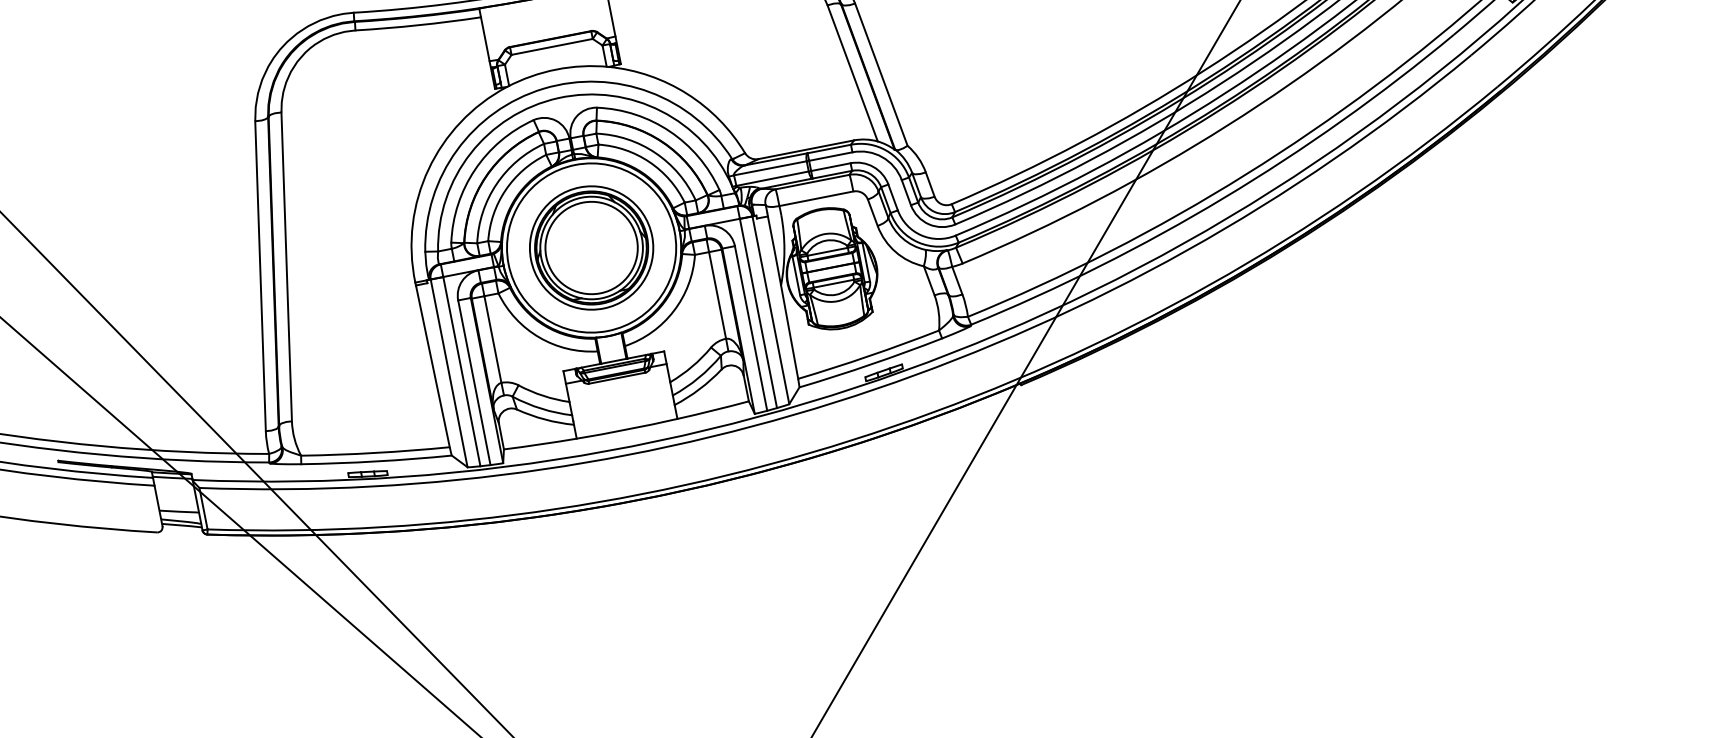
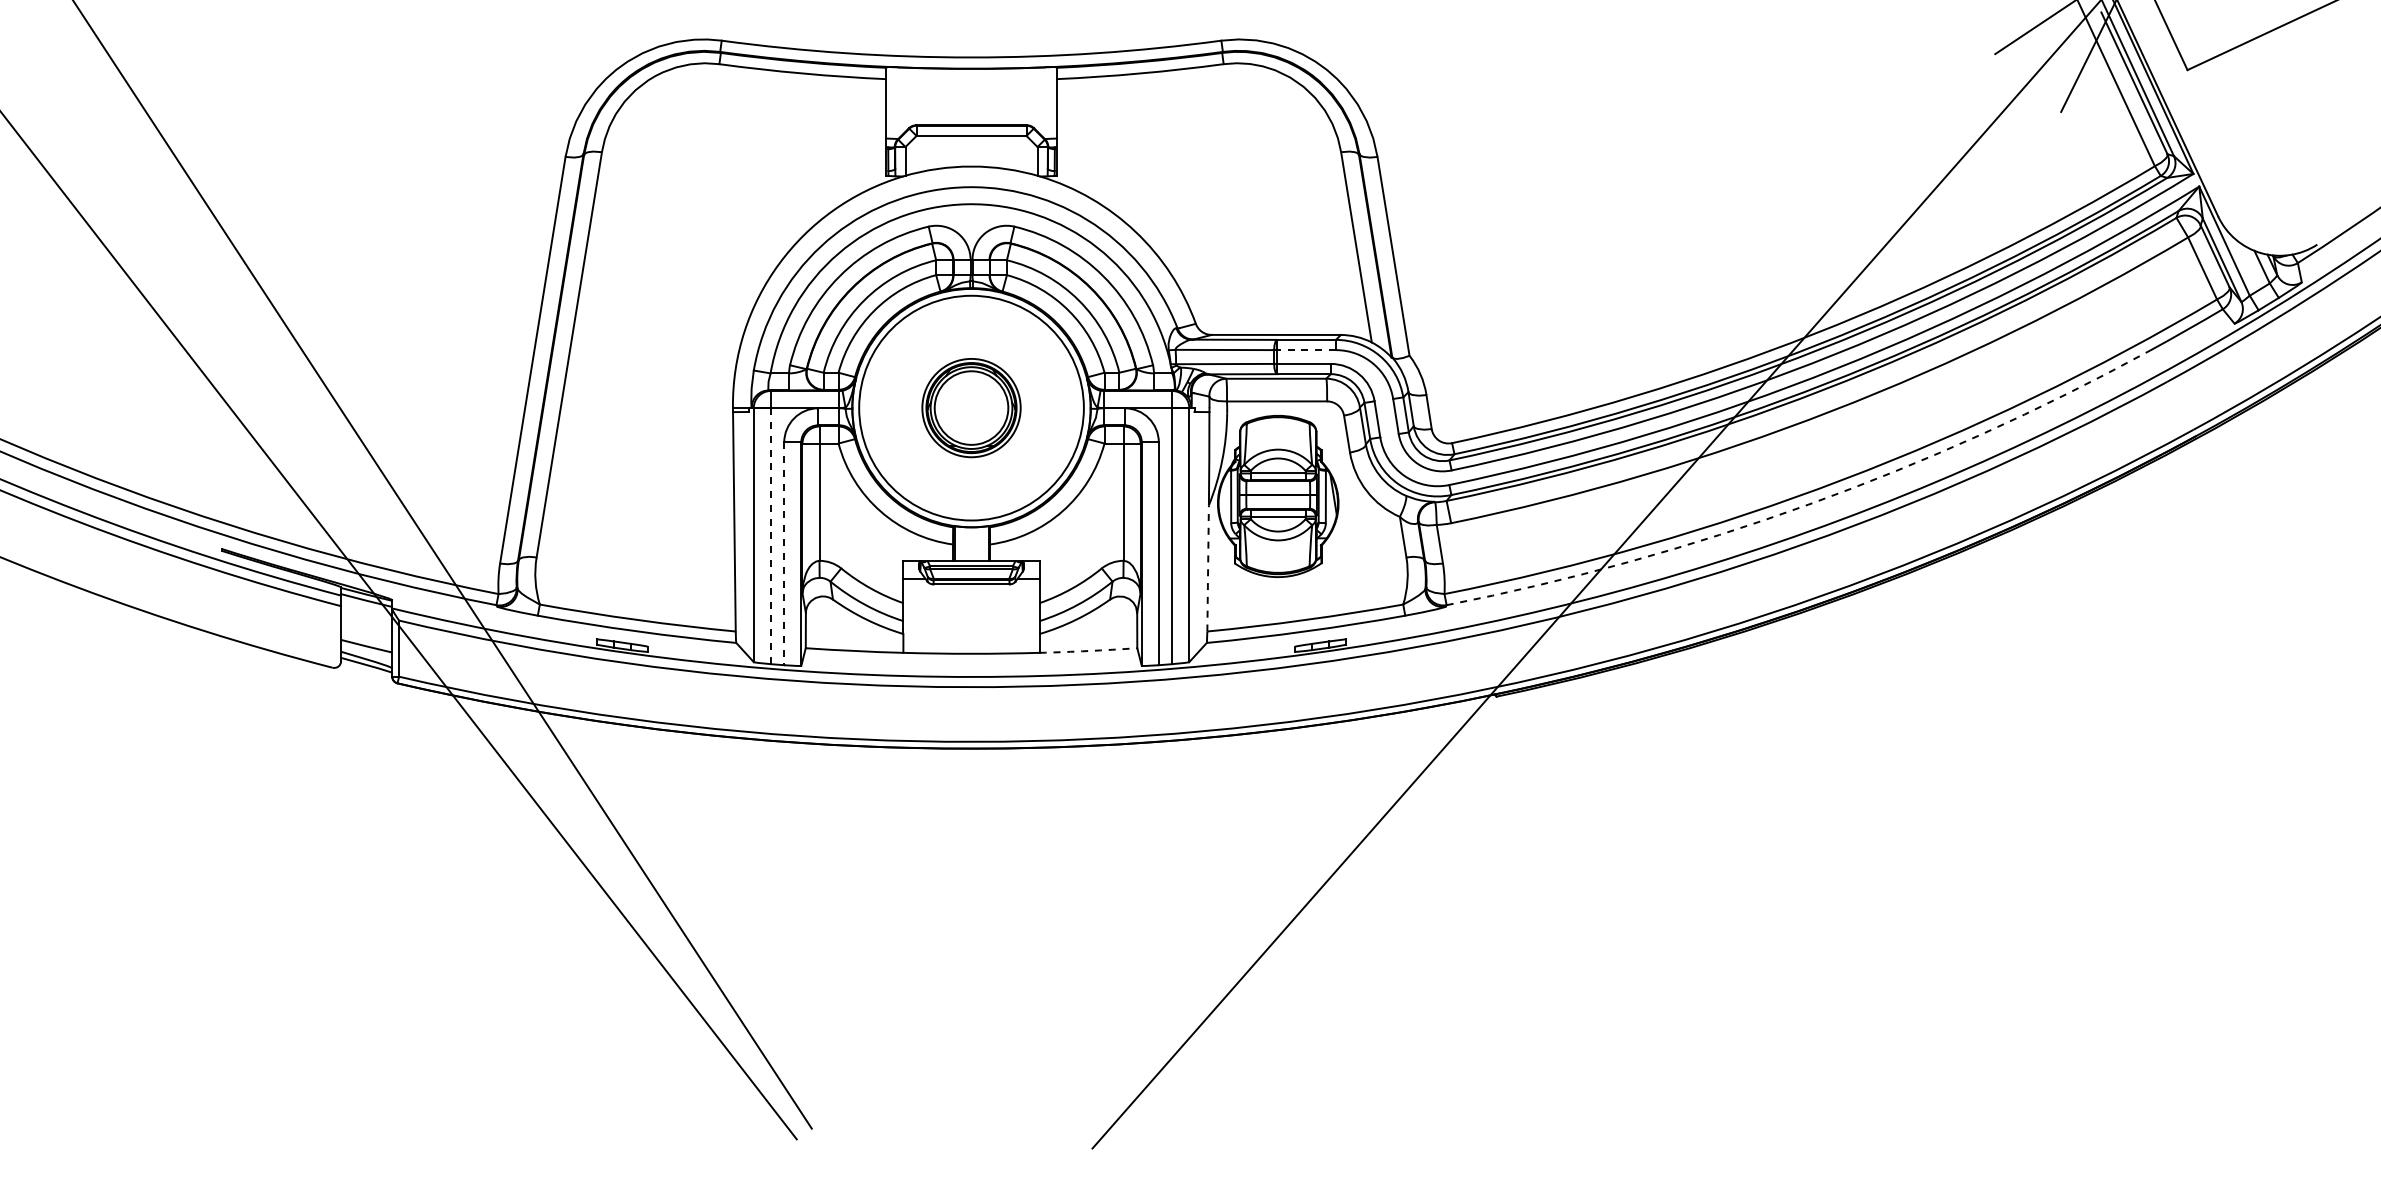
line: (830, 156) -> (1306, 350), solid -> dashed
arc: (1223, 197) -> (1808, 504), solid -> dashed
part: (591, 247) -> (971, 407), size x0.6
line: (789, 331) -> (1208, 567), solid -> dashed
line: (461, 371) -> (770, 536), solid -> dashed
line: (474, 383) -> (784, 554), solid -> dashed
arc: (713, 410) -> (1088, 651), solid -> dashed

